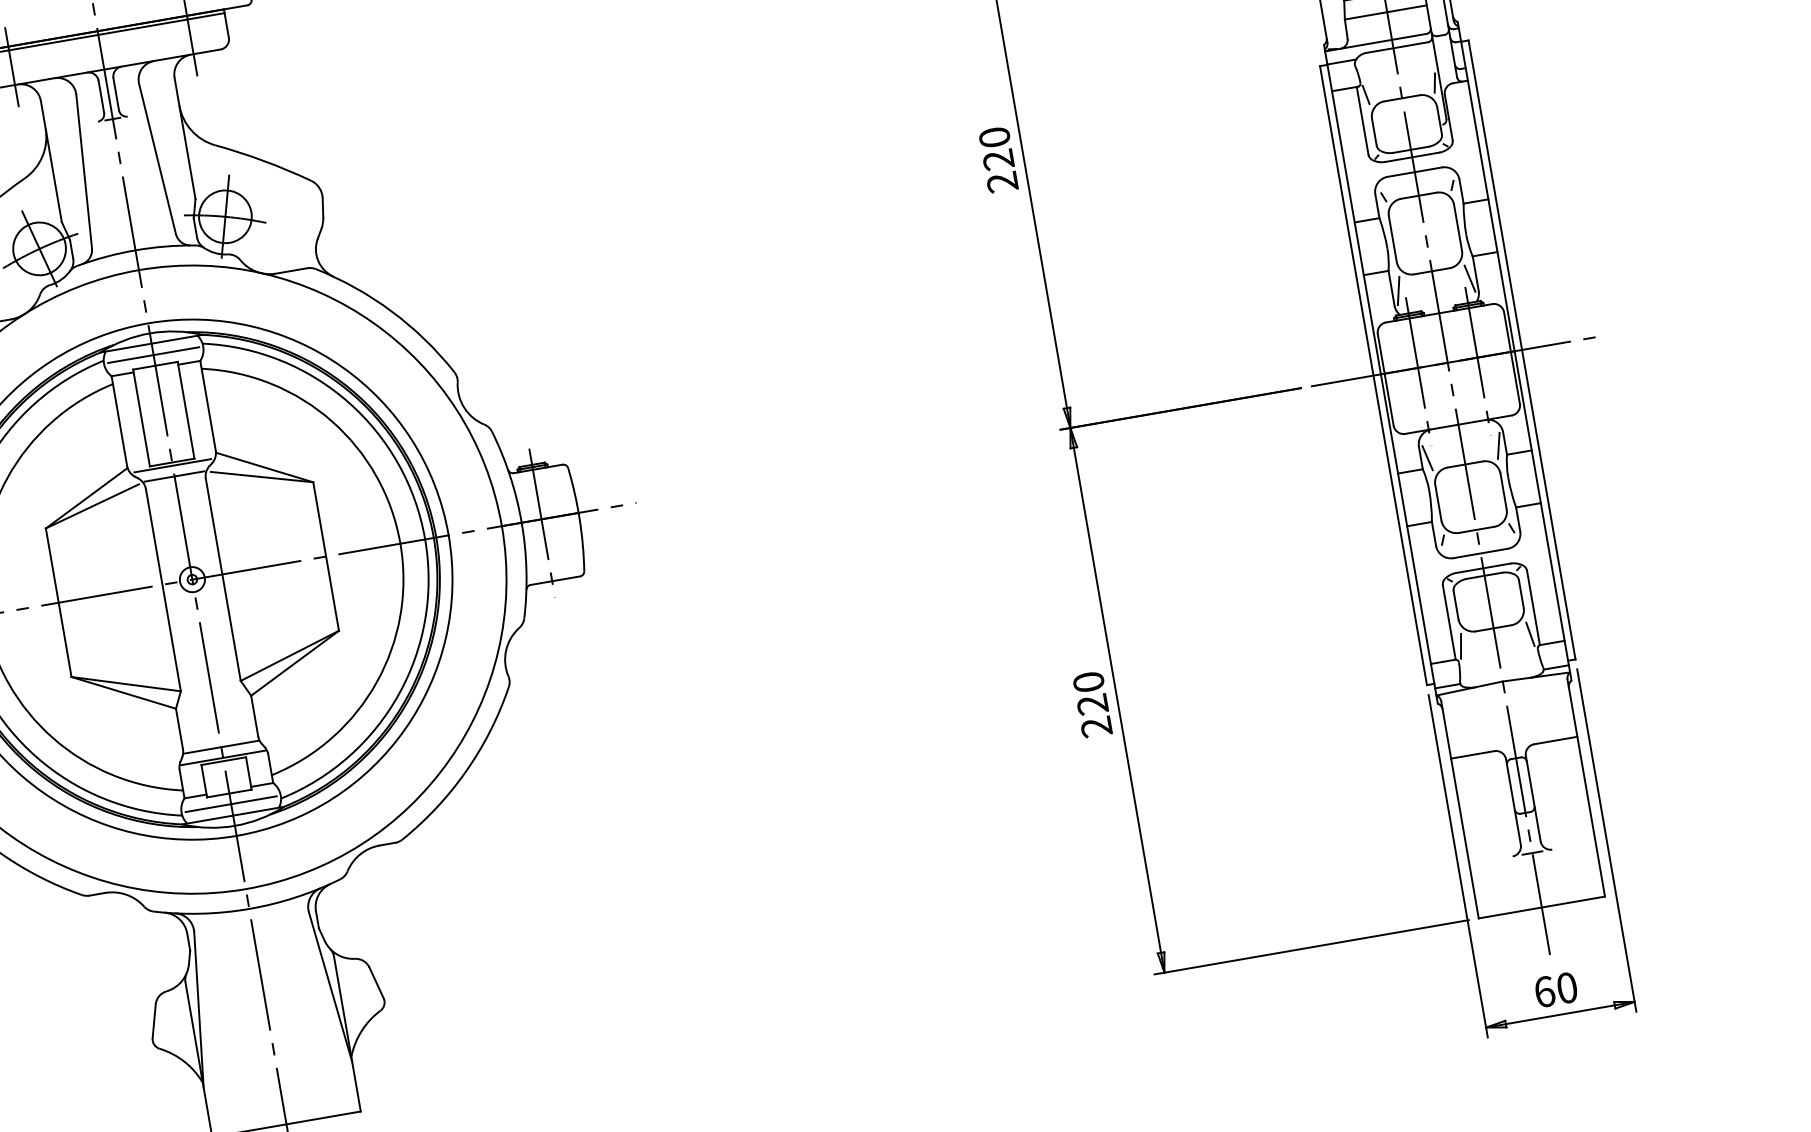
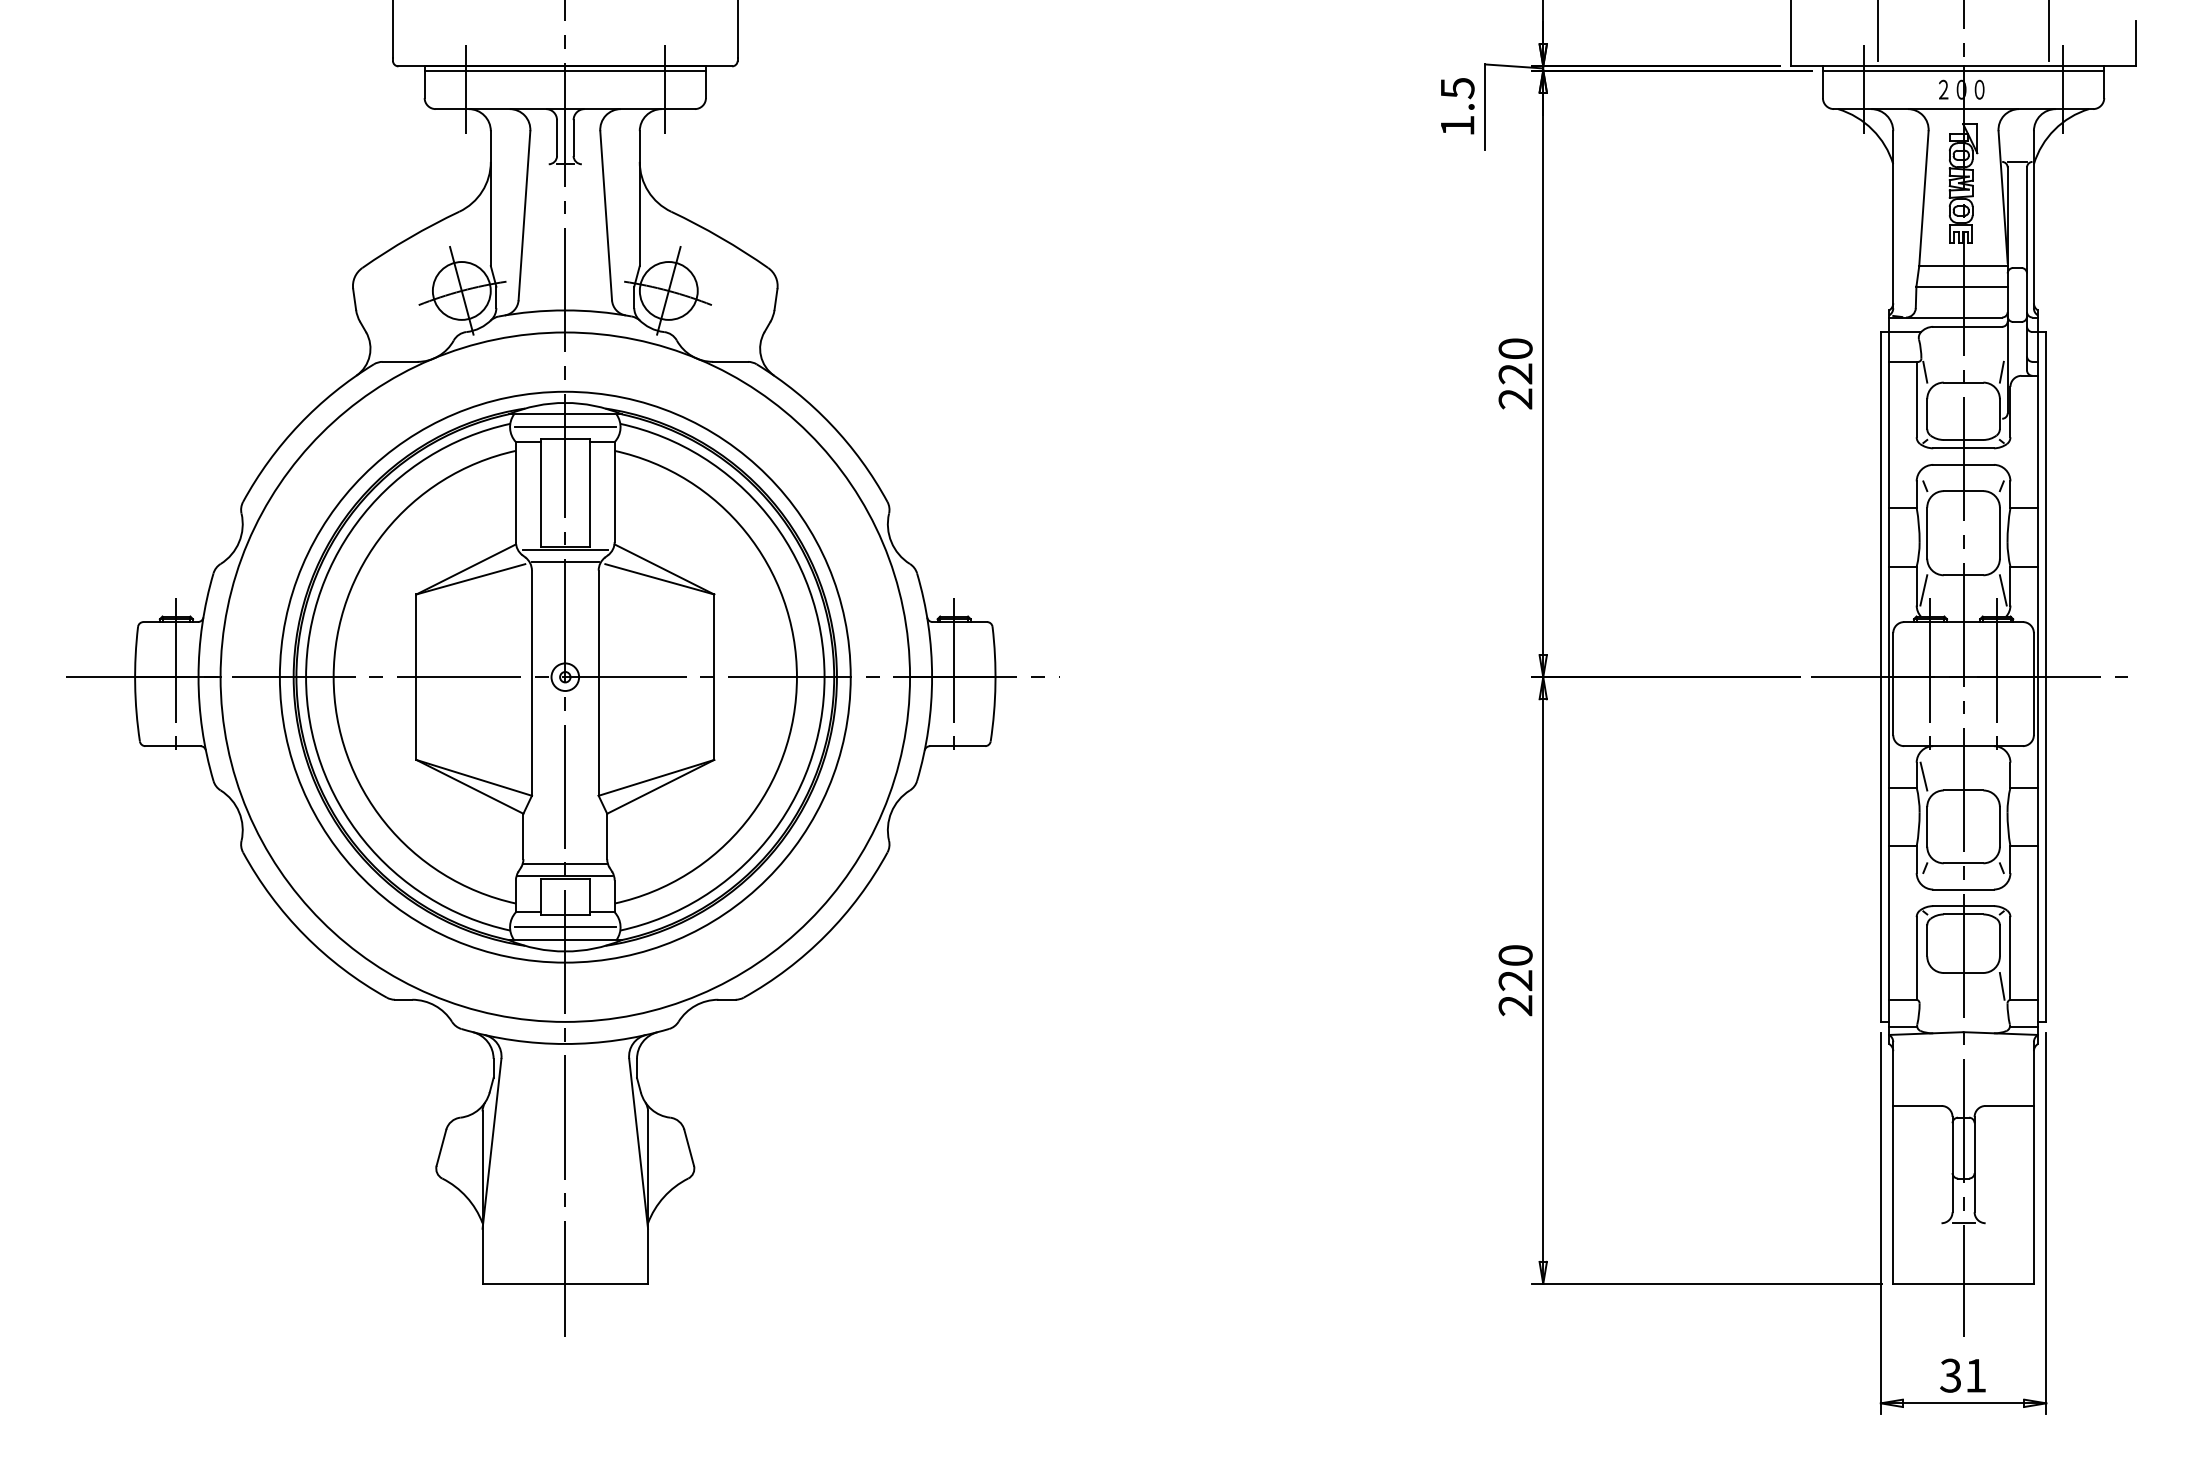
line: (1498, 445) -> (2002, 776), removed
line: (1460, 645) -> (1924, 985), removed
text: (1555, 989) -> (1963, 1375), 60 -> 31

